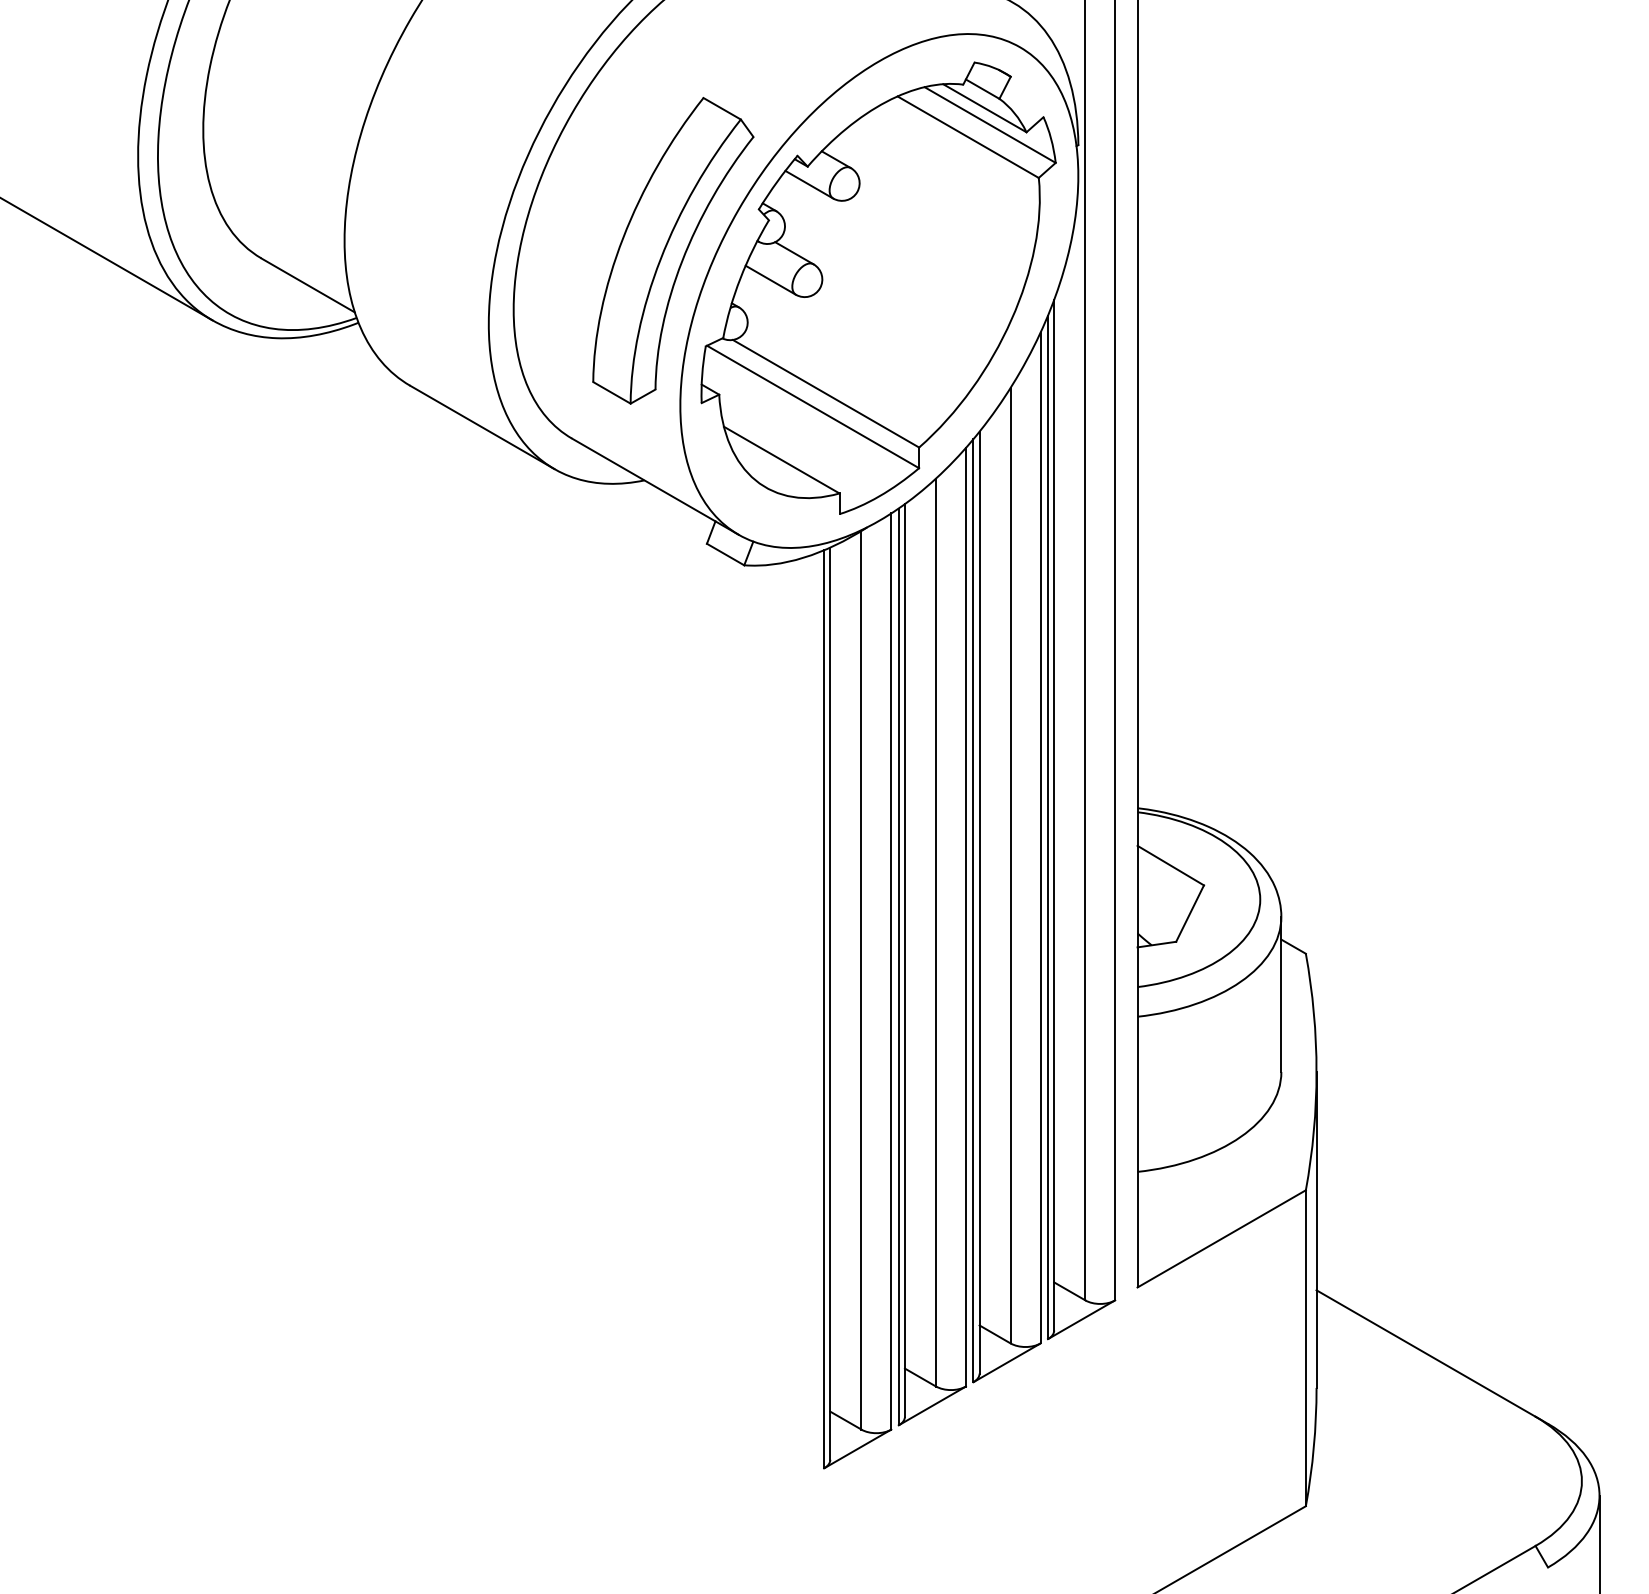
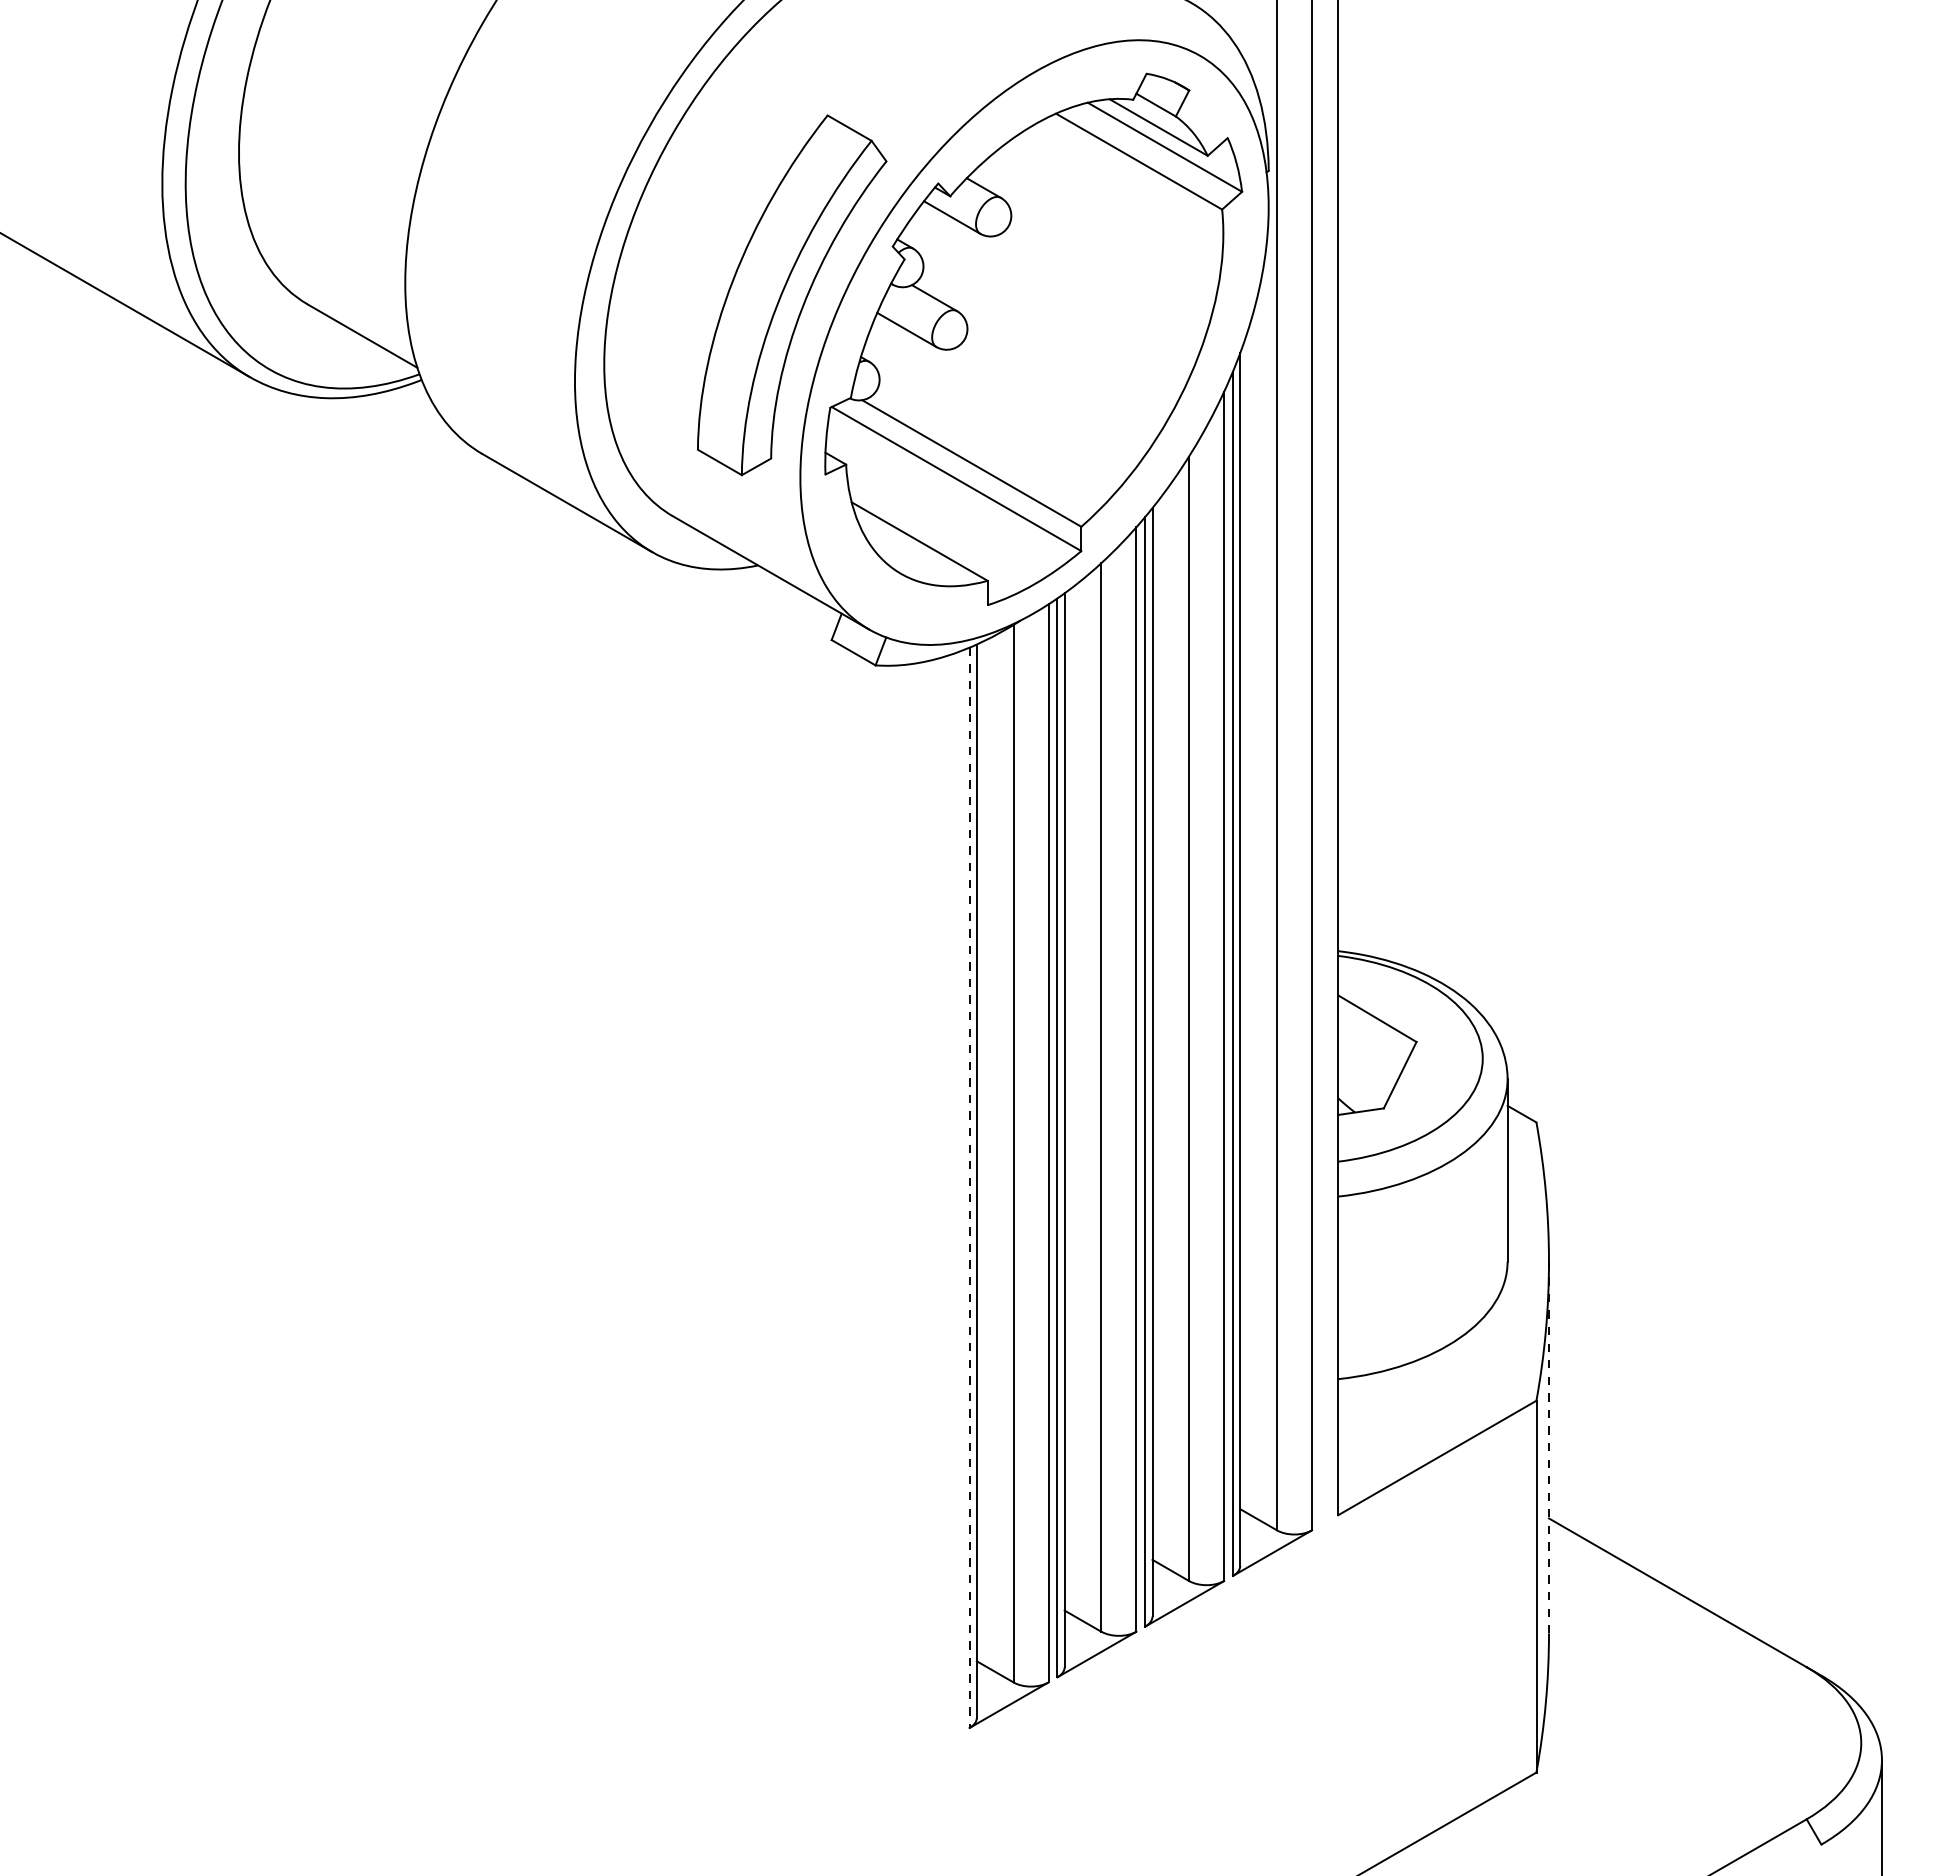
line: (824, 1009) -> (970, 1188), solid -> dashed
line: (1316, 1230) -> (1548, 1448), solid -> dashed

